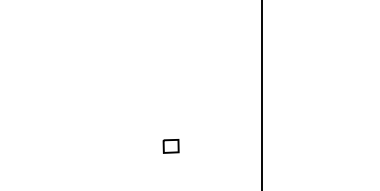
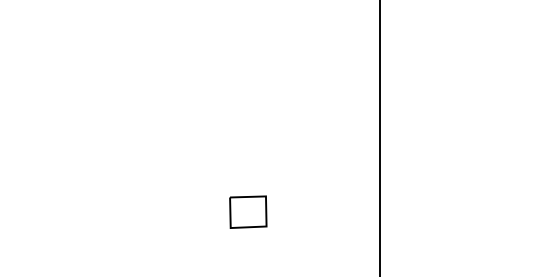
part: (170, 146) -> (247, 212), size x1.67

